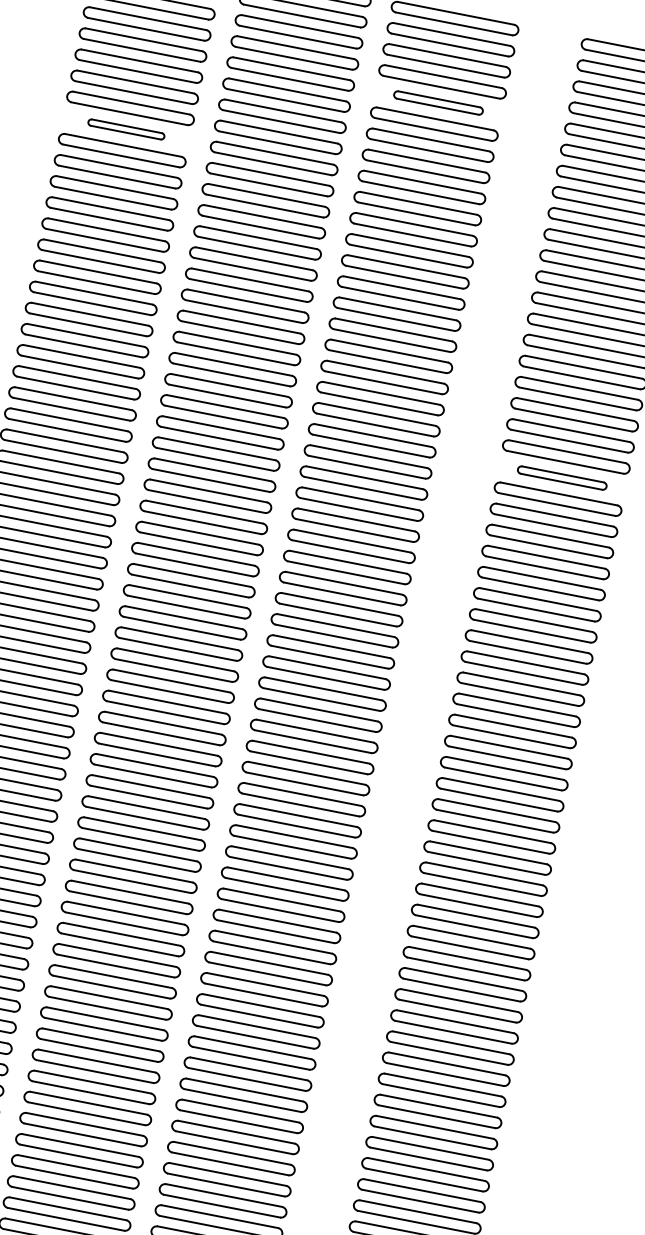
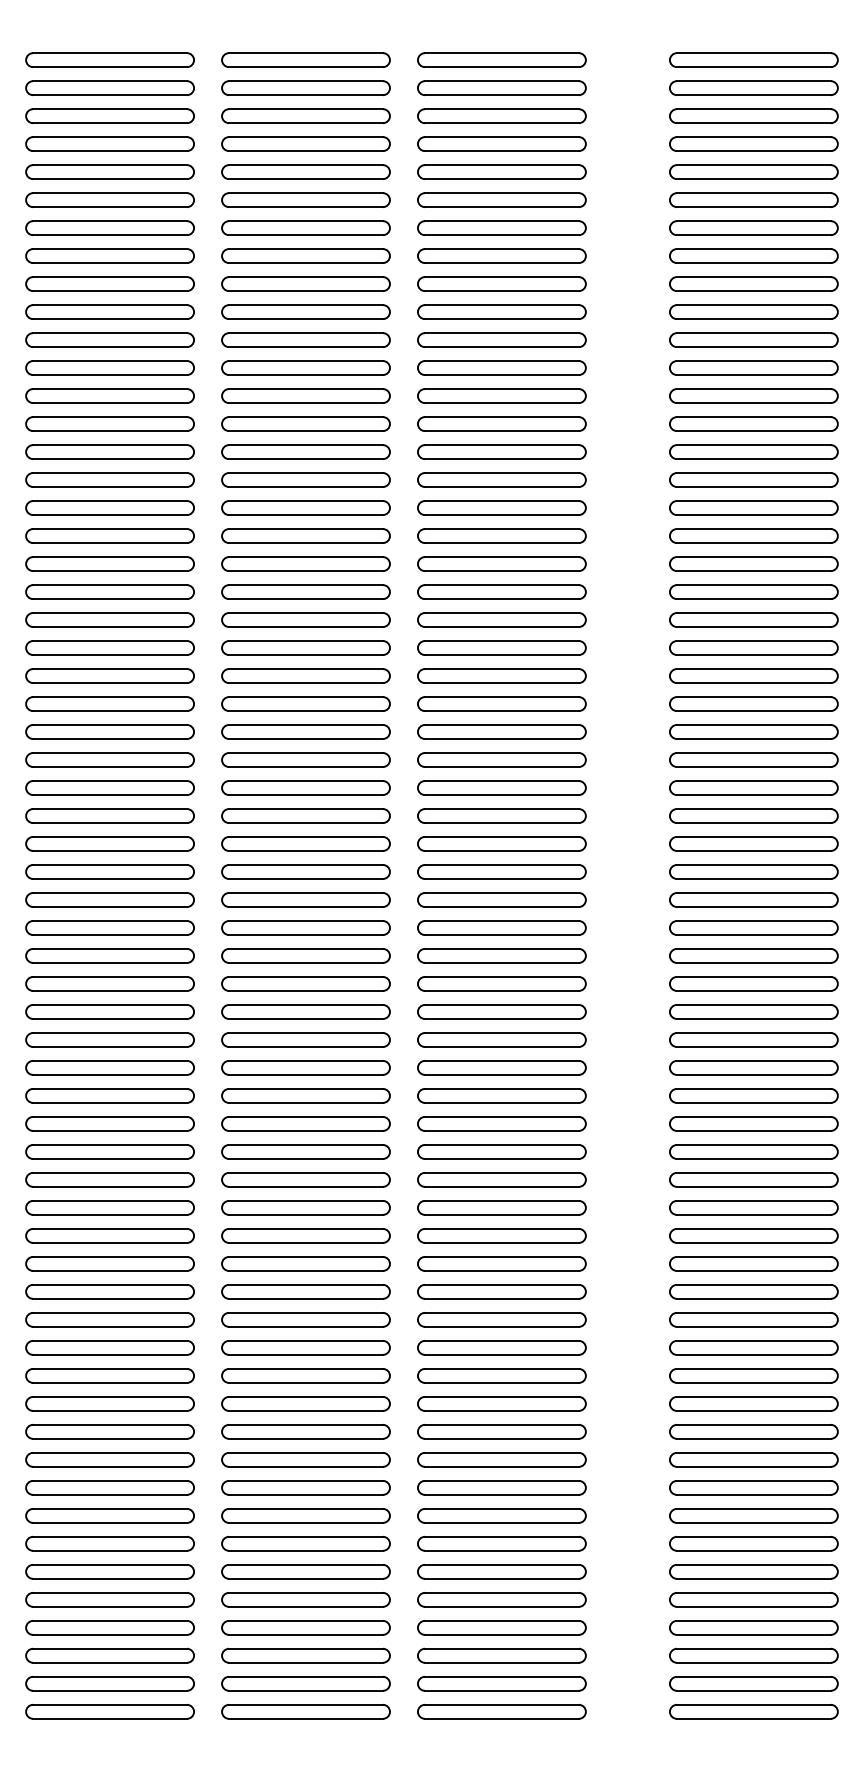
part: (438, 102) -> (501, 171), size x1.43
part: (126, 128) -> (109, 283), size x1.67
part: (562, 477) -> (753, 619), size x1.43

